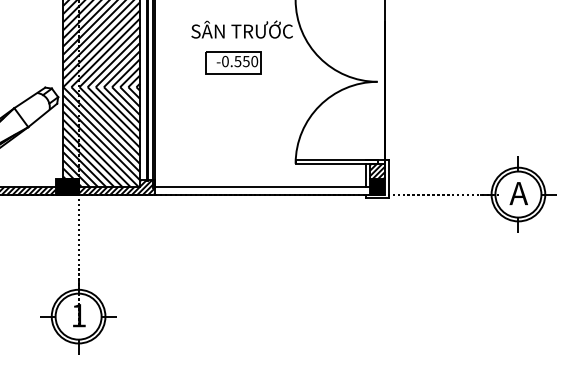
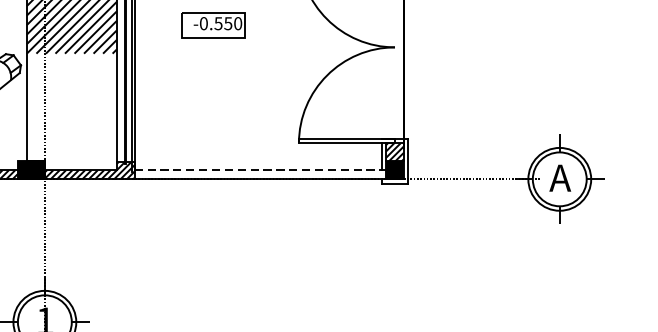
part: (233, 62) -> (213, 24), moved
hatch: (101, 136) -> (71, 111), removed
line: (263, 186) -> (261, 169), solid -> dashed

